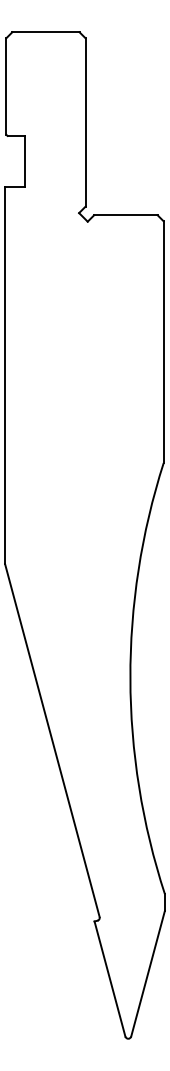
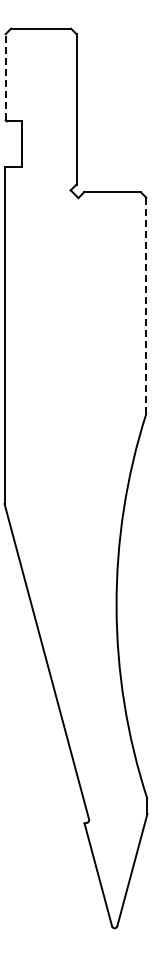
line: (6, 85) -> (5, 76), solid -> dashed
line: (163, 343) -> (146, 306), solid -> dashed

